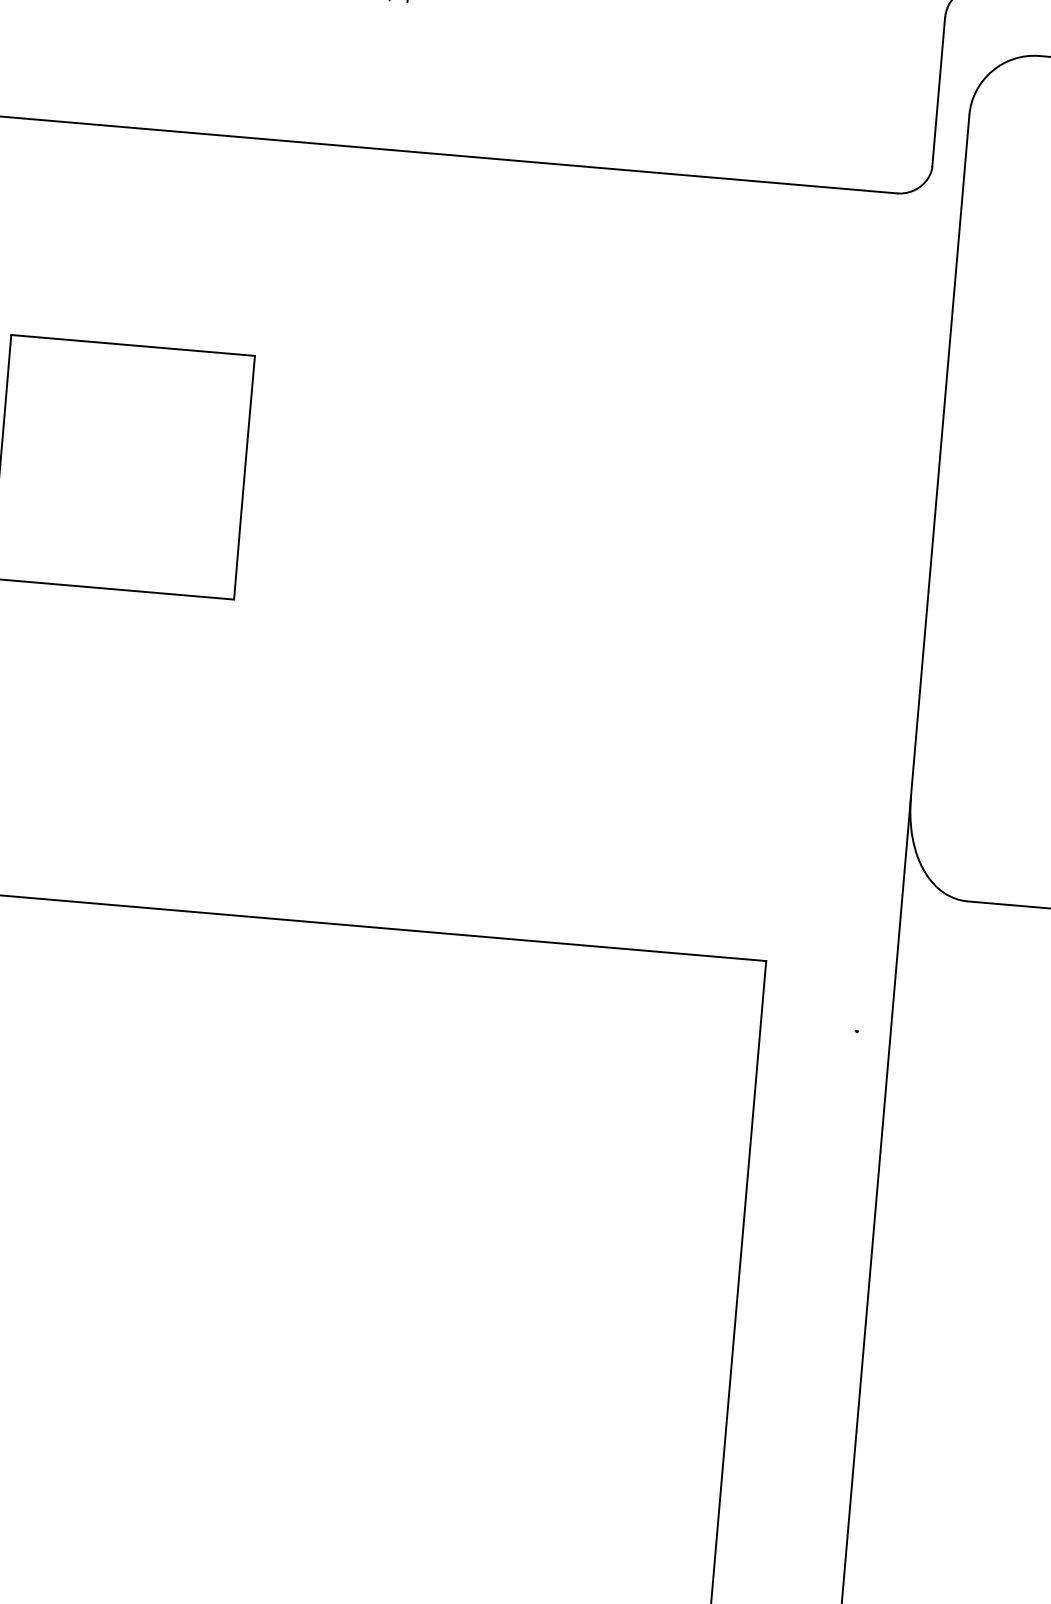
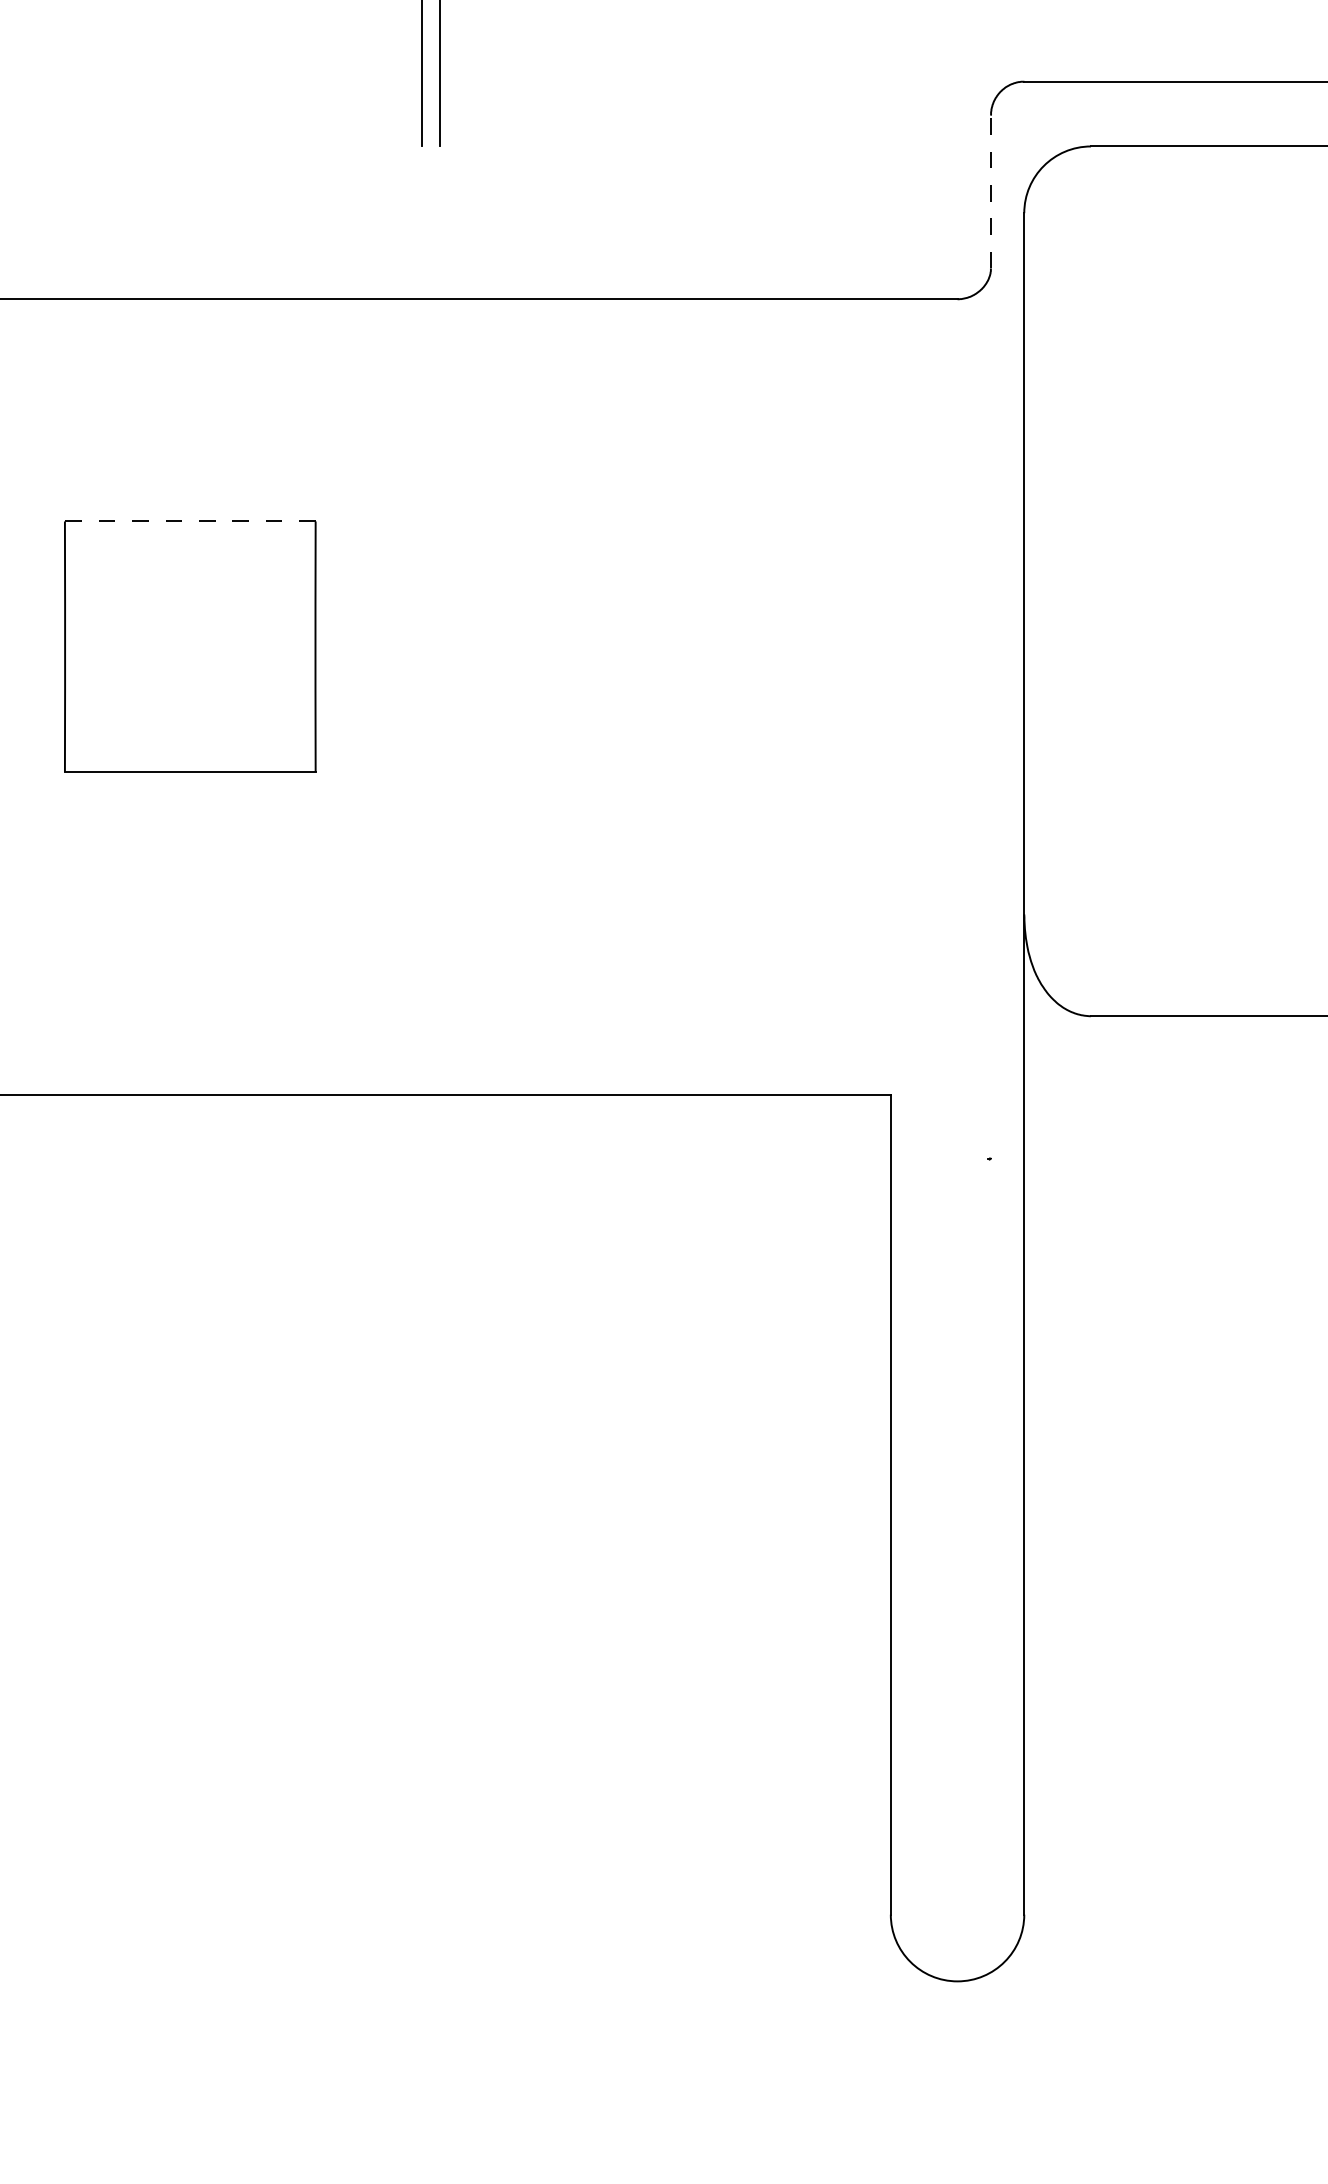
line: (938, 91) -> (990, 191), solid -> dashed
line: (132, 345) -> (189, 521), solid -> dashed

